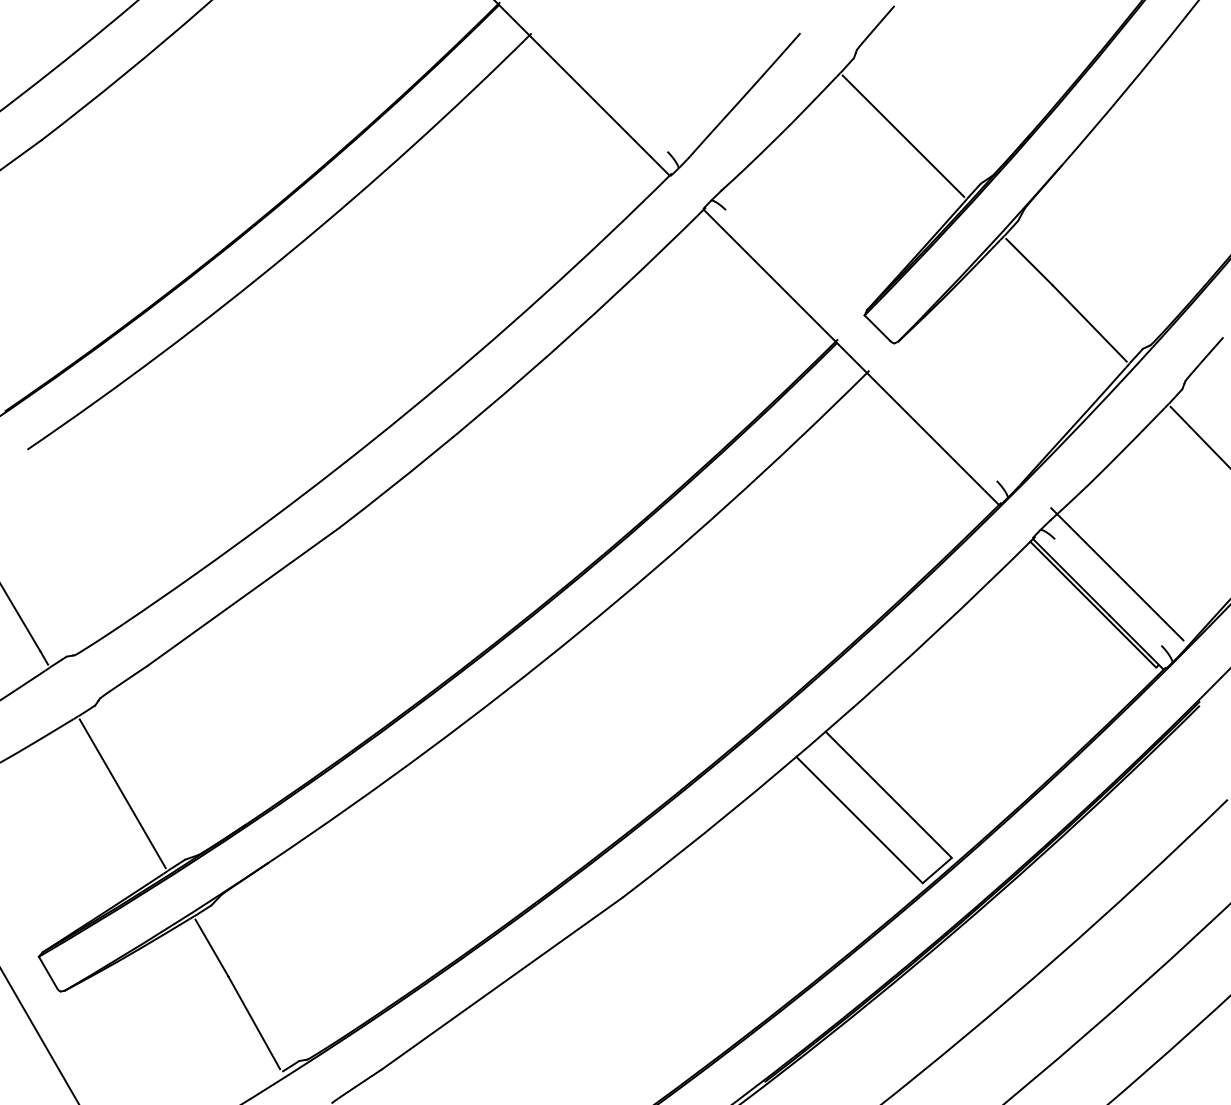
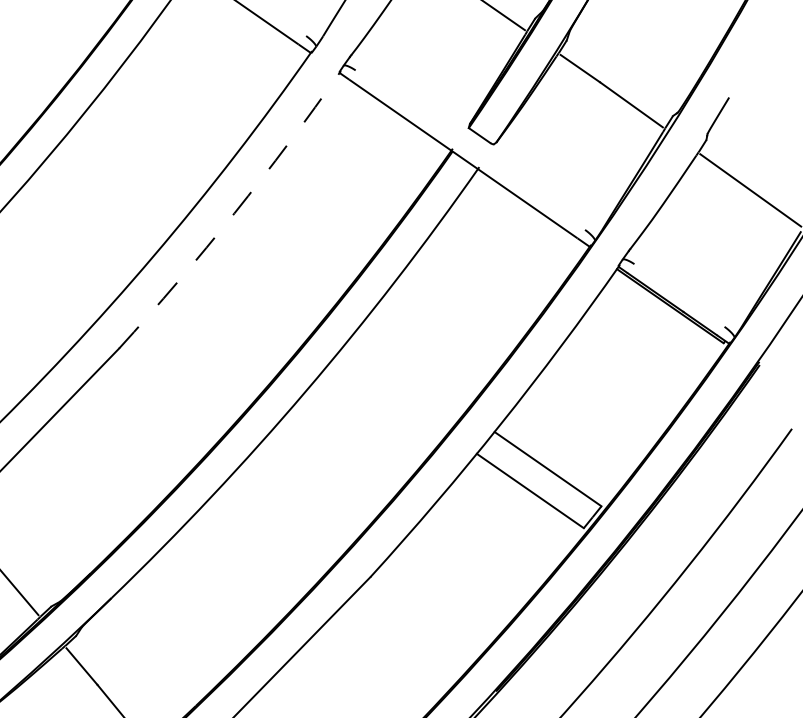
arc: (527, 373) -> (234, 213), solid -> dashed
line: (1117, 574) -> (683, 281), removed

